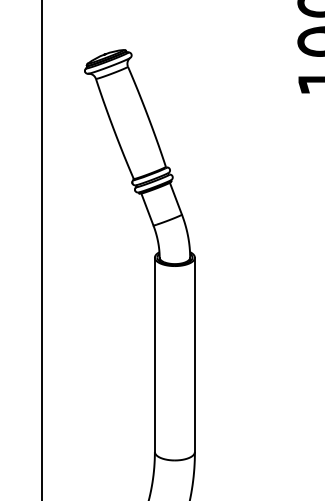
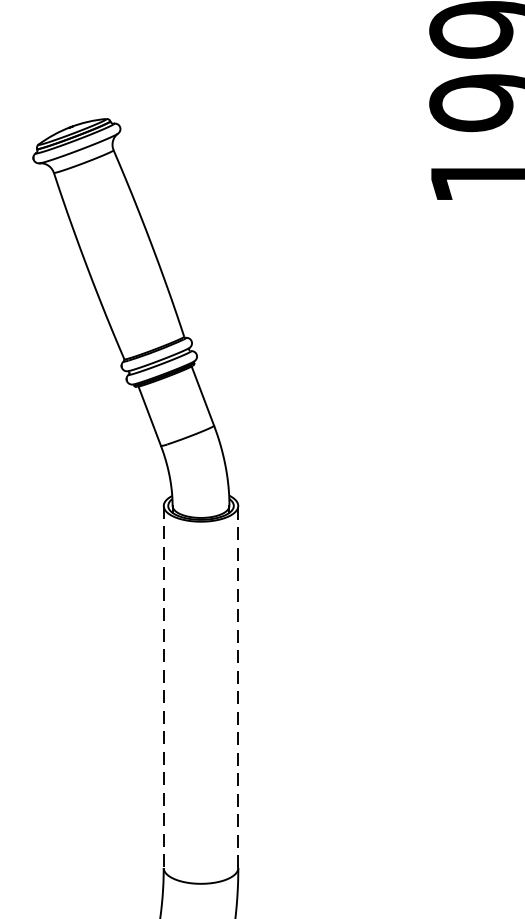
line: (194, 354) -> (237, 686), solid -> dashed
line: (154, 355) -> (162, 688), solid -> dashed

